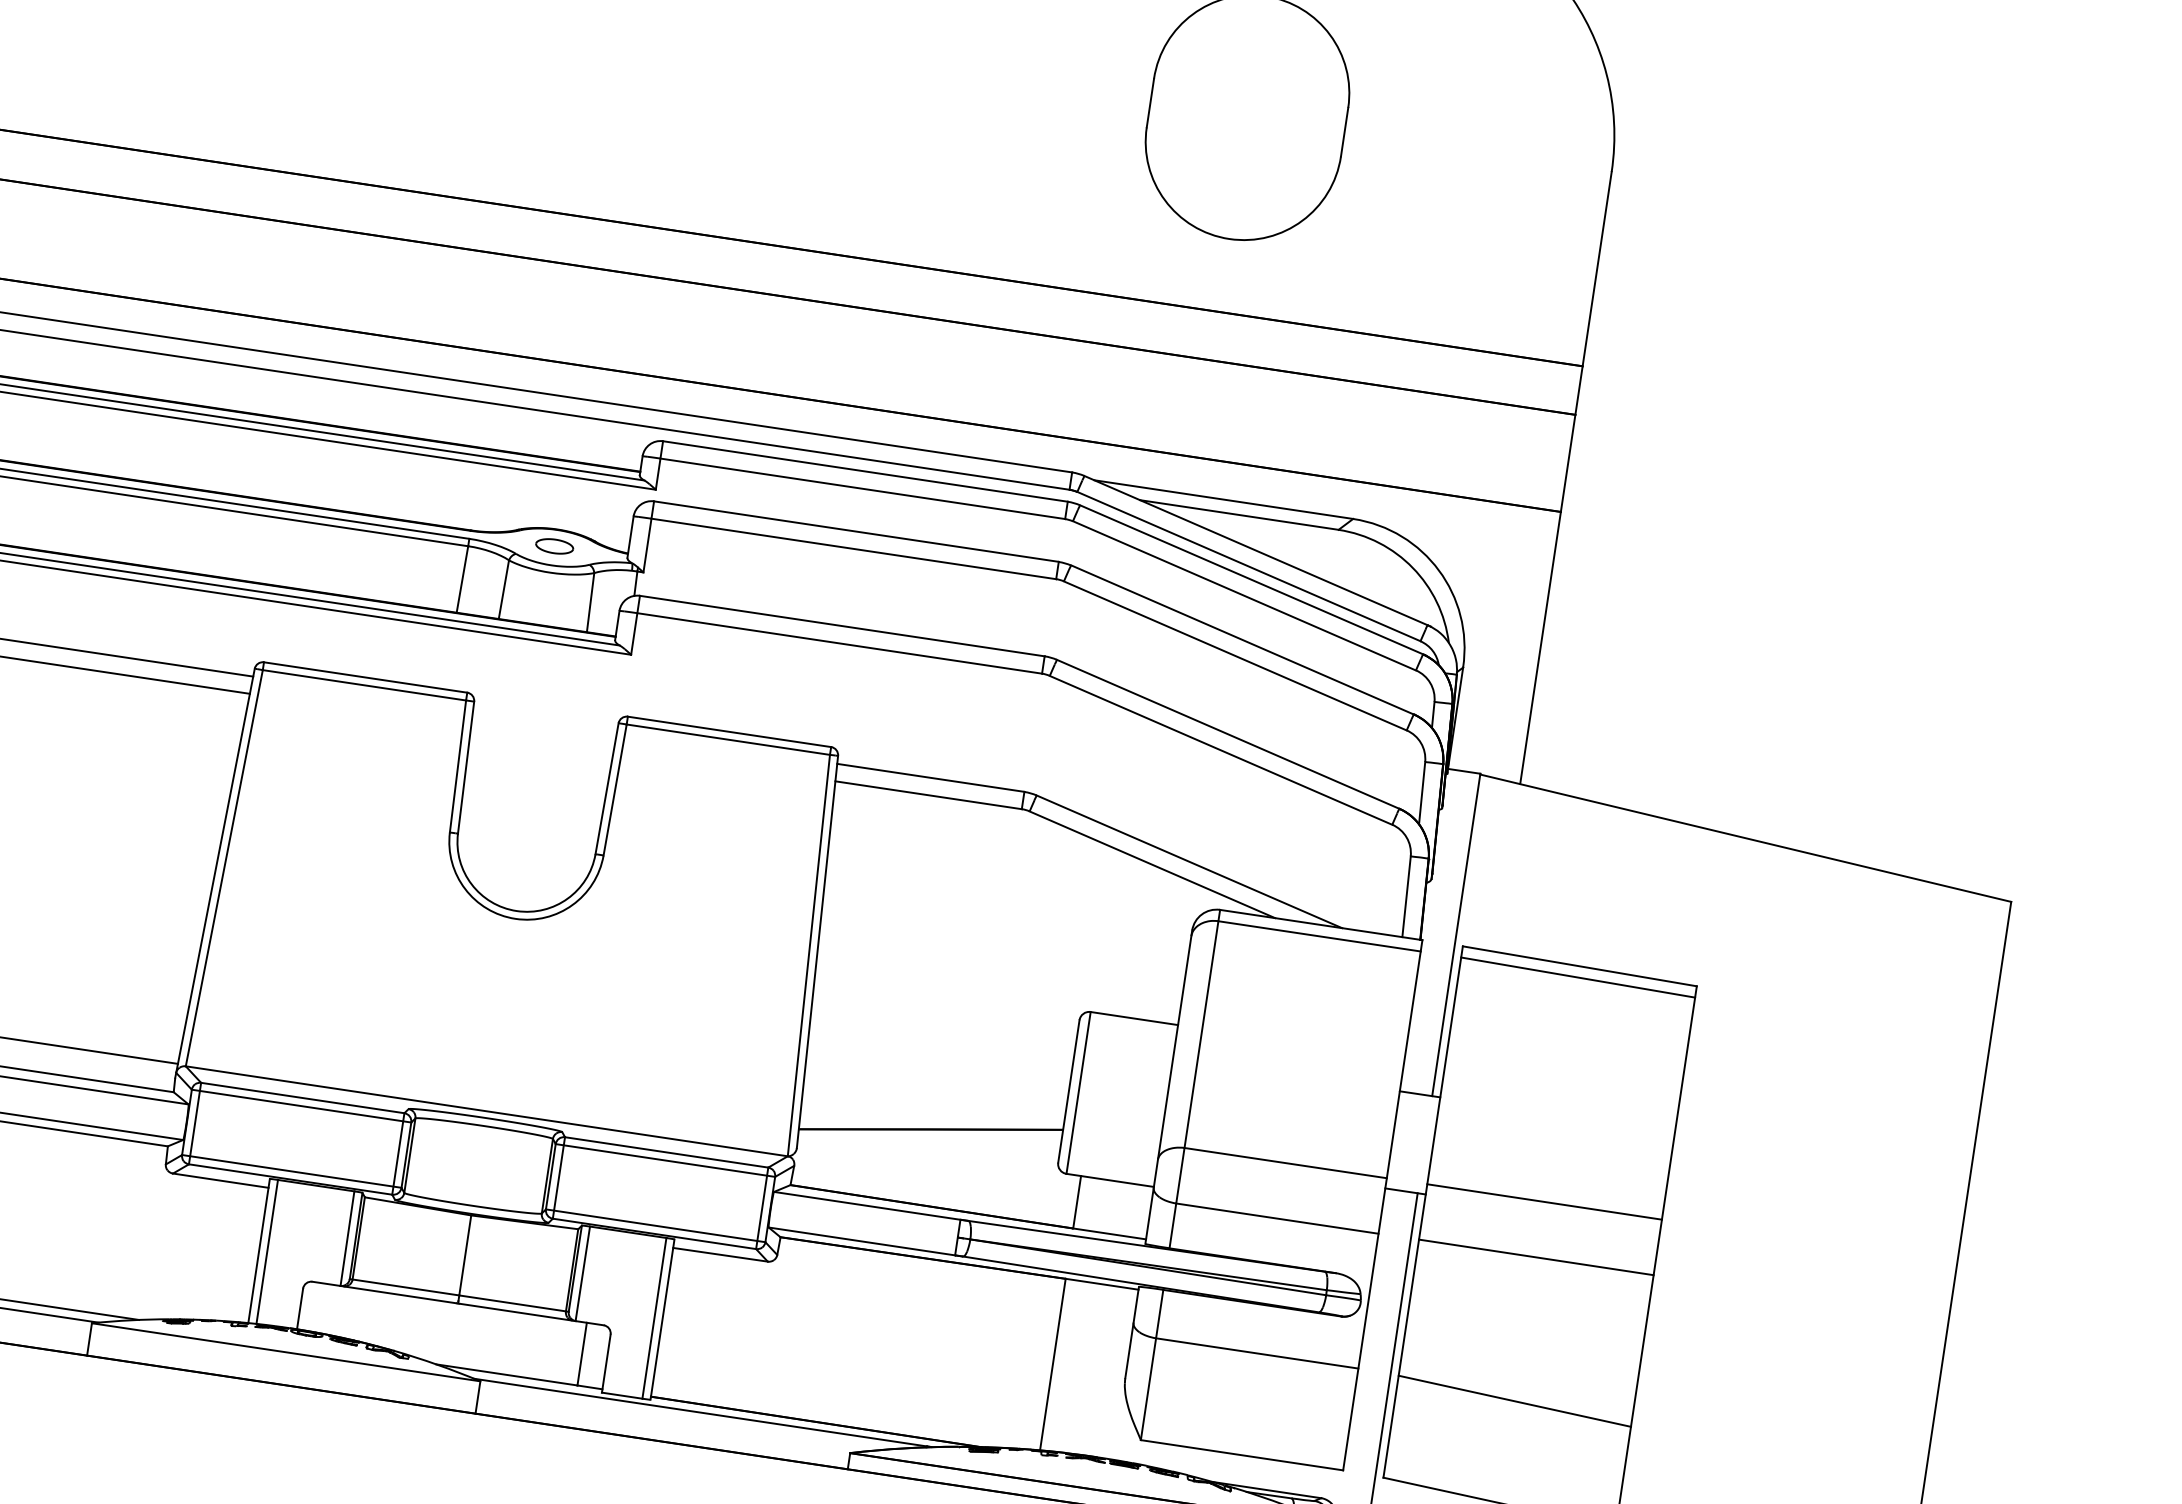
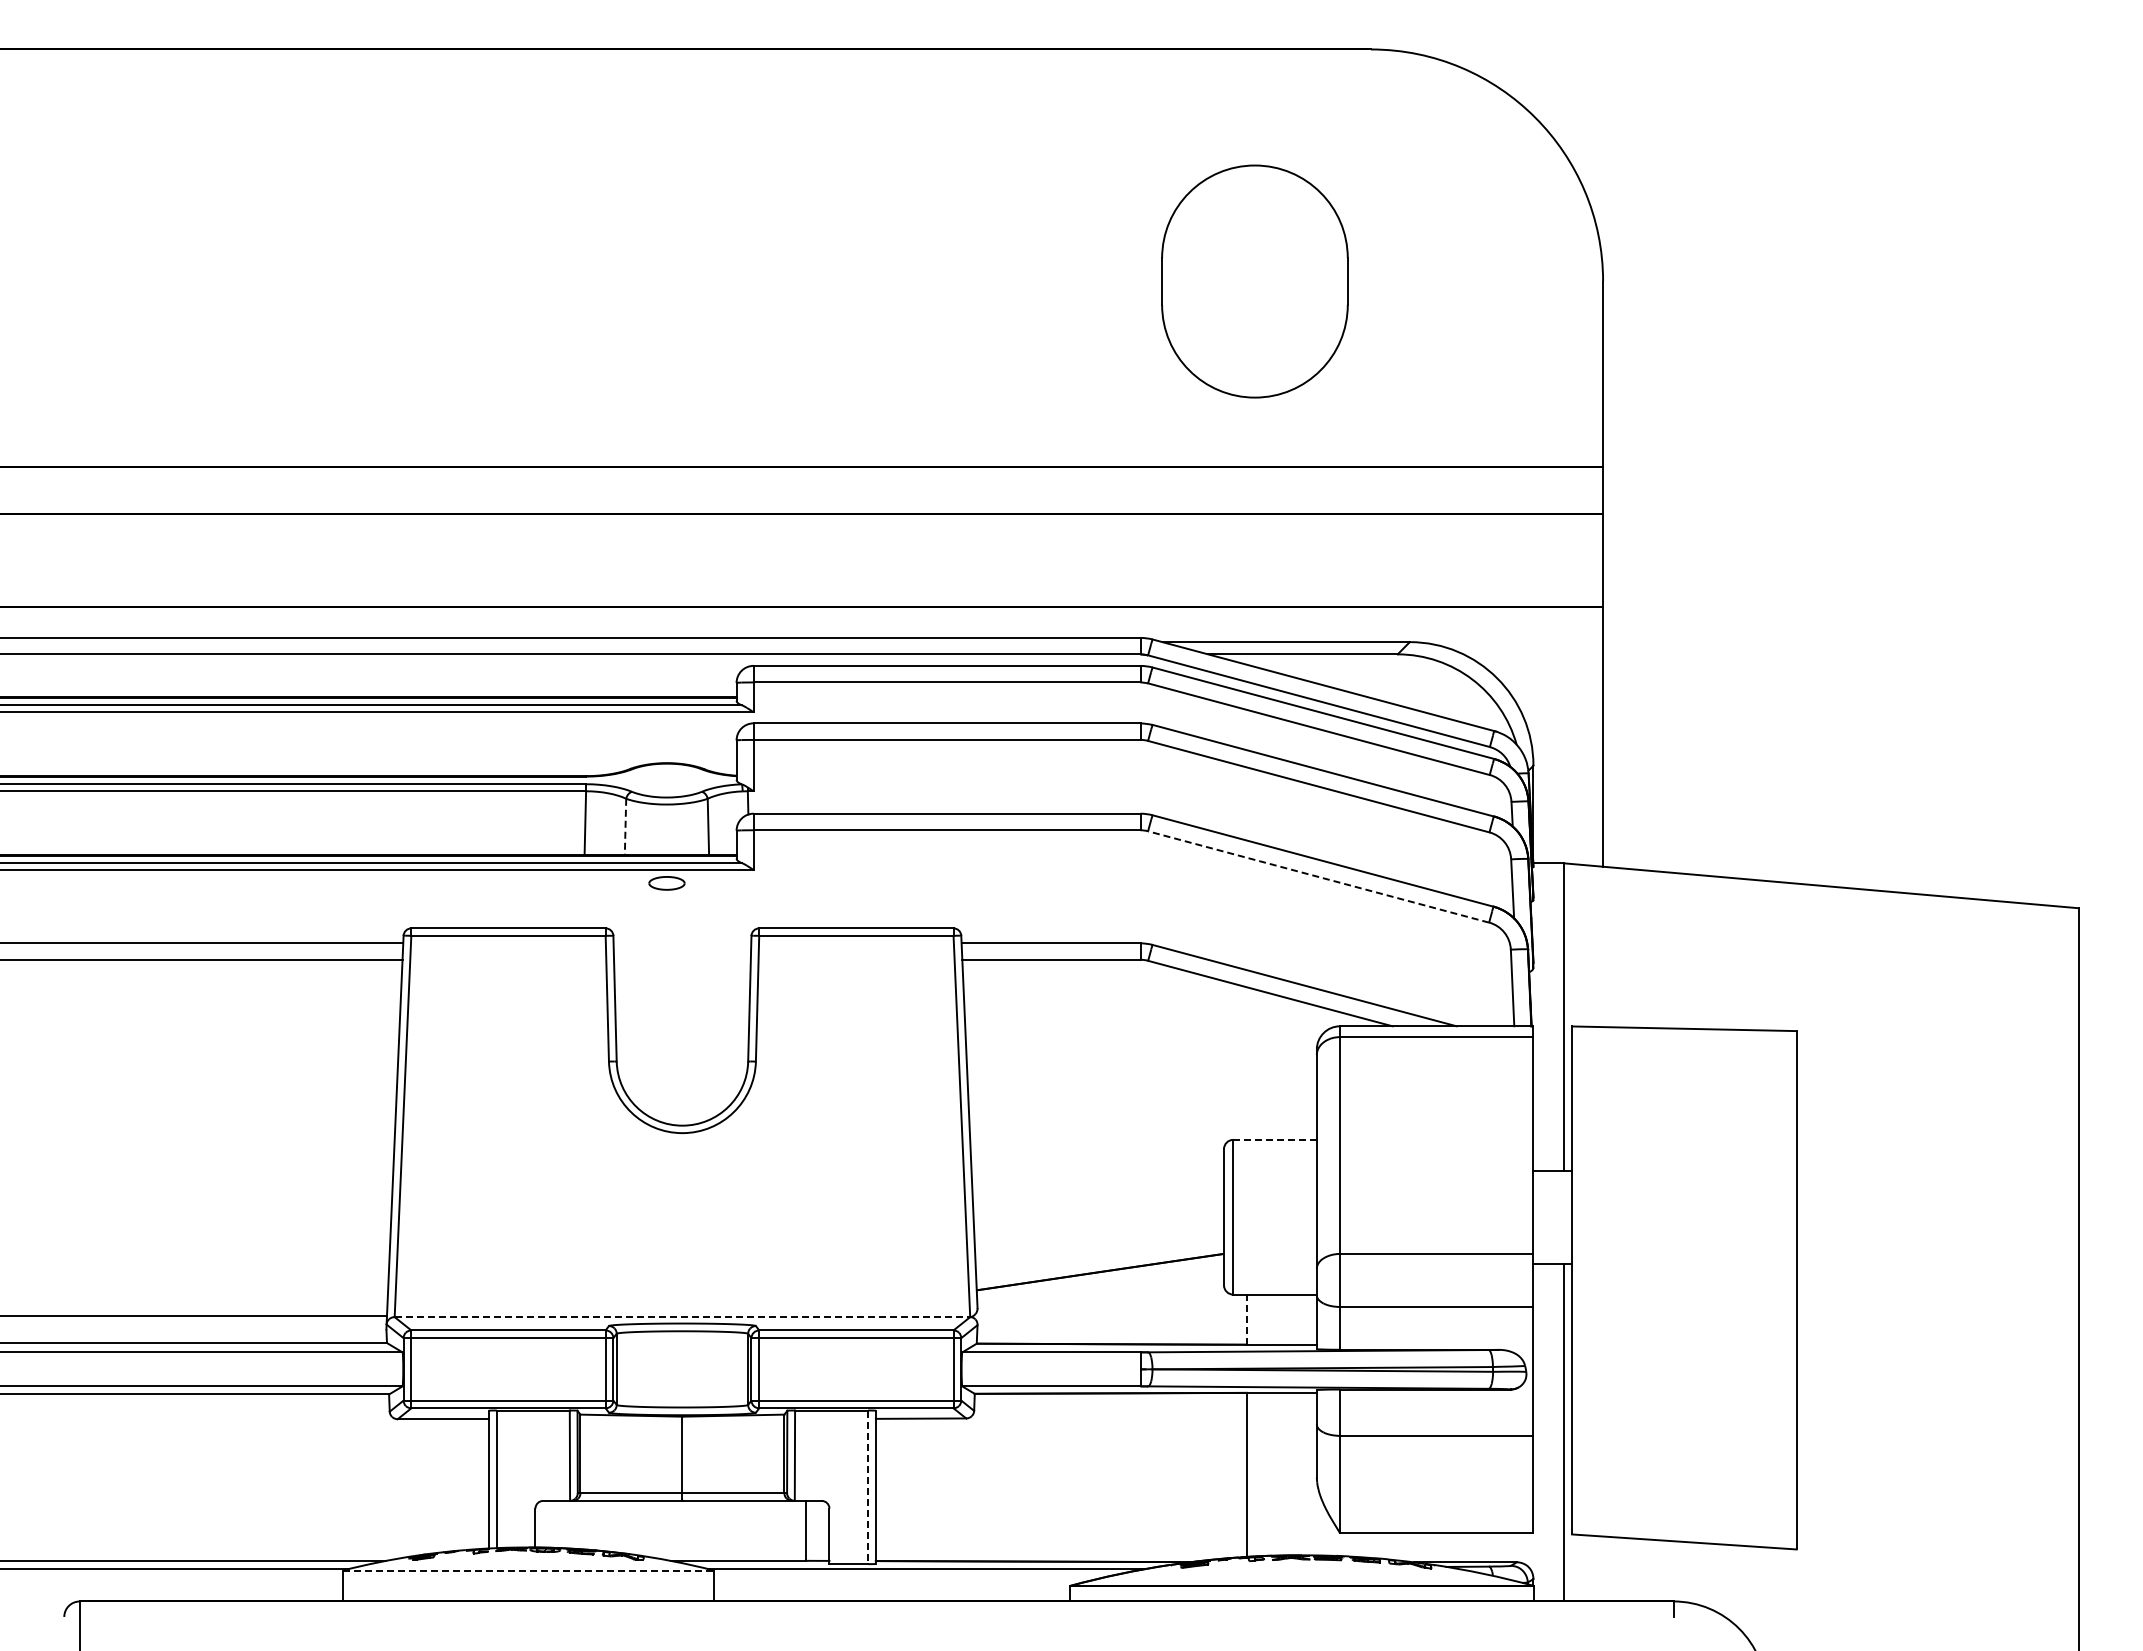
part: (554, 546) -> (666, 883), moved
line: (503, 590) -> (625, 827), solid -> dashed
line: (1220, 749) -> (1318, 876), solid -> dashed
line: (1578, 977) -> (1684, 1039), removed
line: (1134, 1018) -> (1275, 1139), solid -> dashed
line: (486, 1111) -> (682, 1317), solid -> dashed
line: (1544, 1201) -> (1684, 1253), removed
line: (1077, 1202) -> (1247, 1319), solid -> dashed
line: (1536, 1256) -> (1684, 1306), removed
line: (654, 1318) -> (868, 1487), solid -> dashed
line: (286, 1352) -> (528, 1570), solid -> dashed
line: (1515, 1401) -> (1684, 1444), removed

